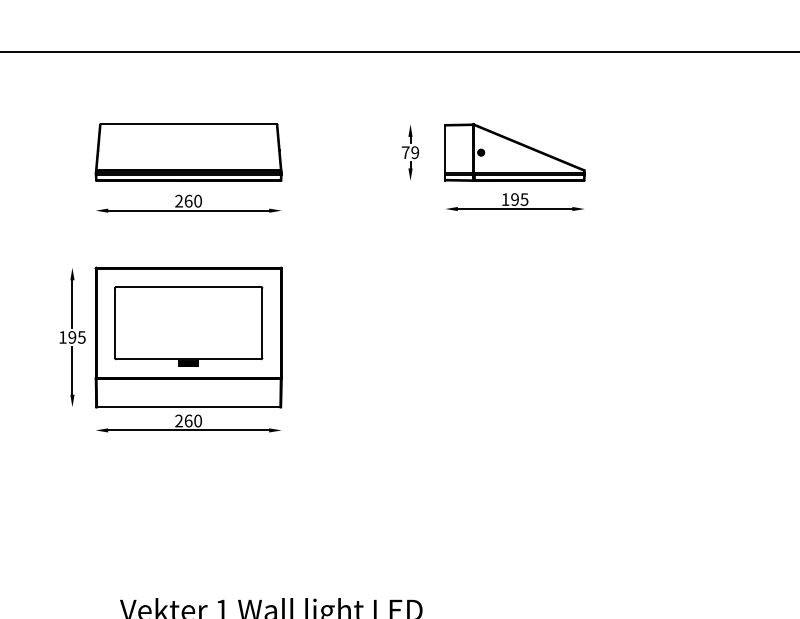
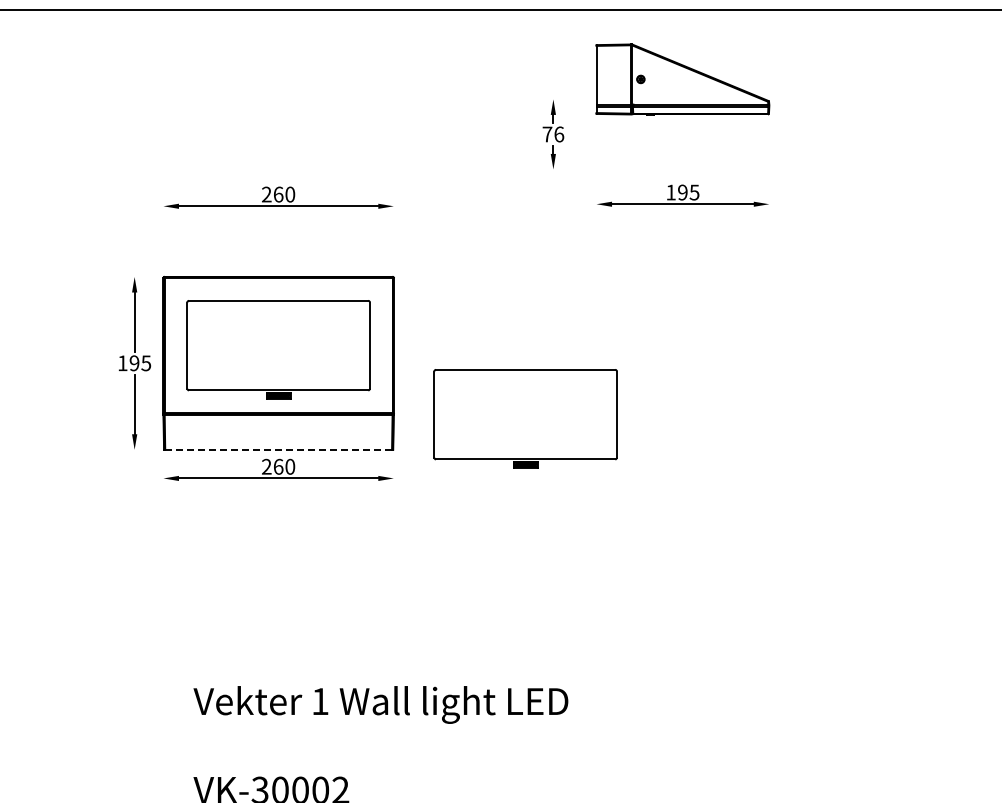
part: (188, 152) -> (278, 134), removed
text: (415, 152) -> (559, 134), 79 -> 76
part: (514, 152) -> (682, 79), moved
part: (388, 382) -> (525, 418), added
line: (189, 407) -> (279, 449), solid -> dashed

